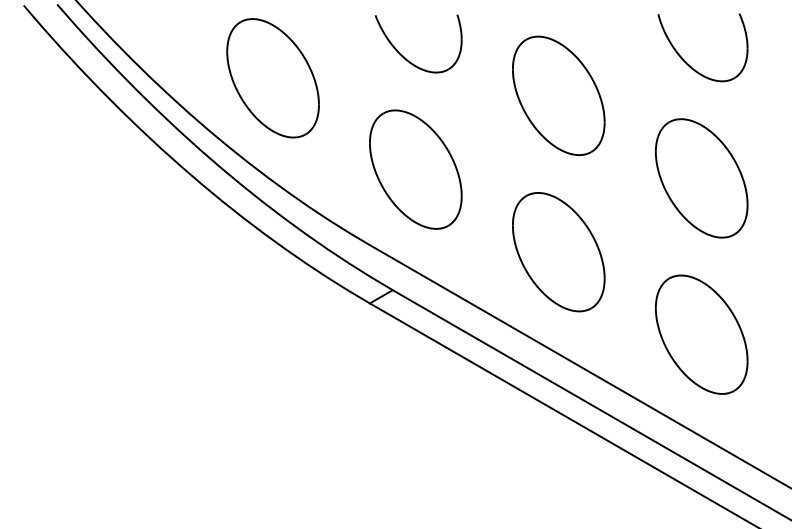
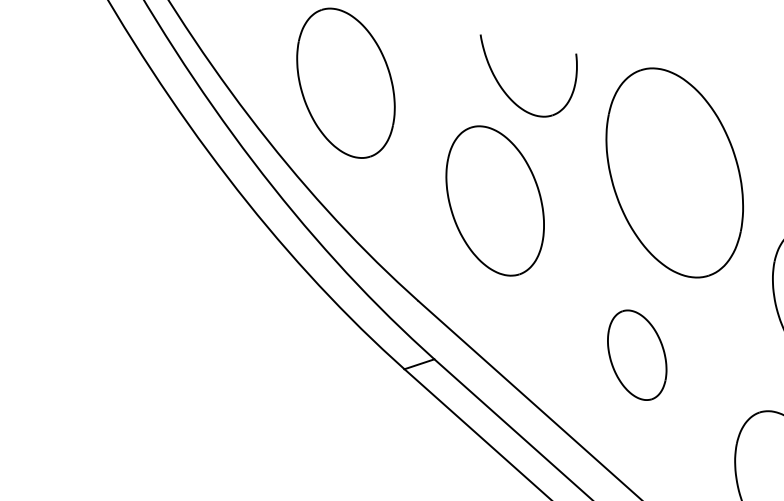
part: (558, 95) -> (674, 172), size x1.4
part: (415, 169) -> (494, 200), moved
part: (558, 252) -> (636, 355), size x0.6

